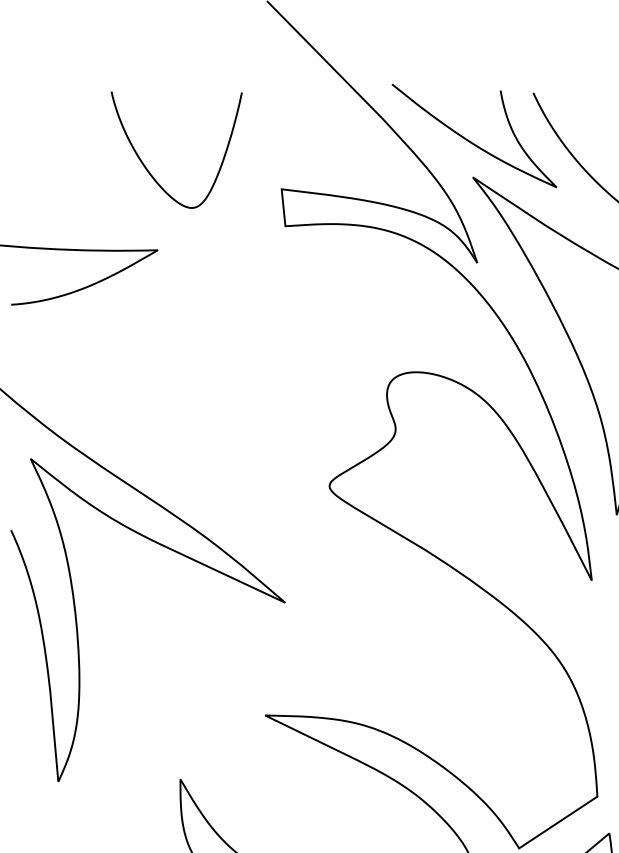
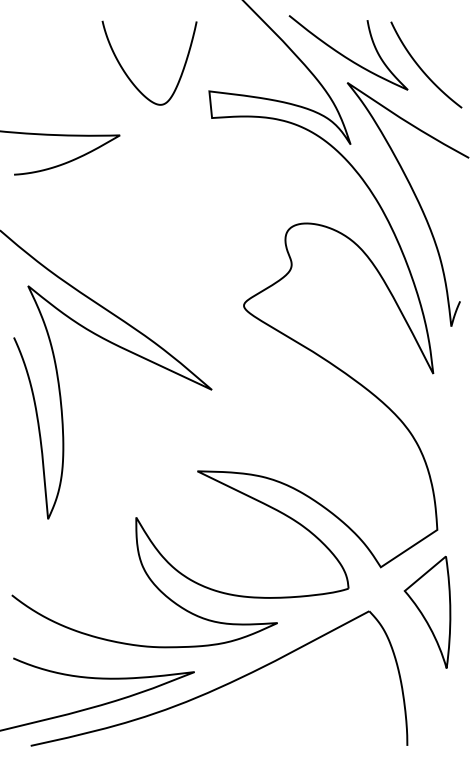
curve: (150, 171) -> (130, 78), moved

